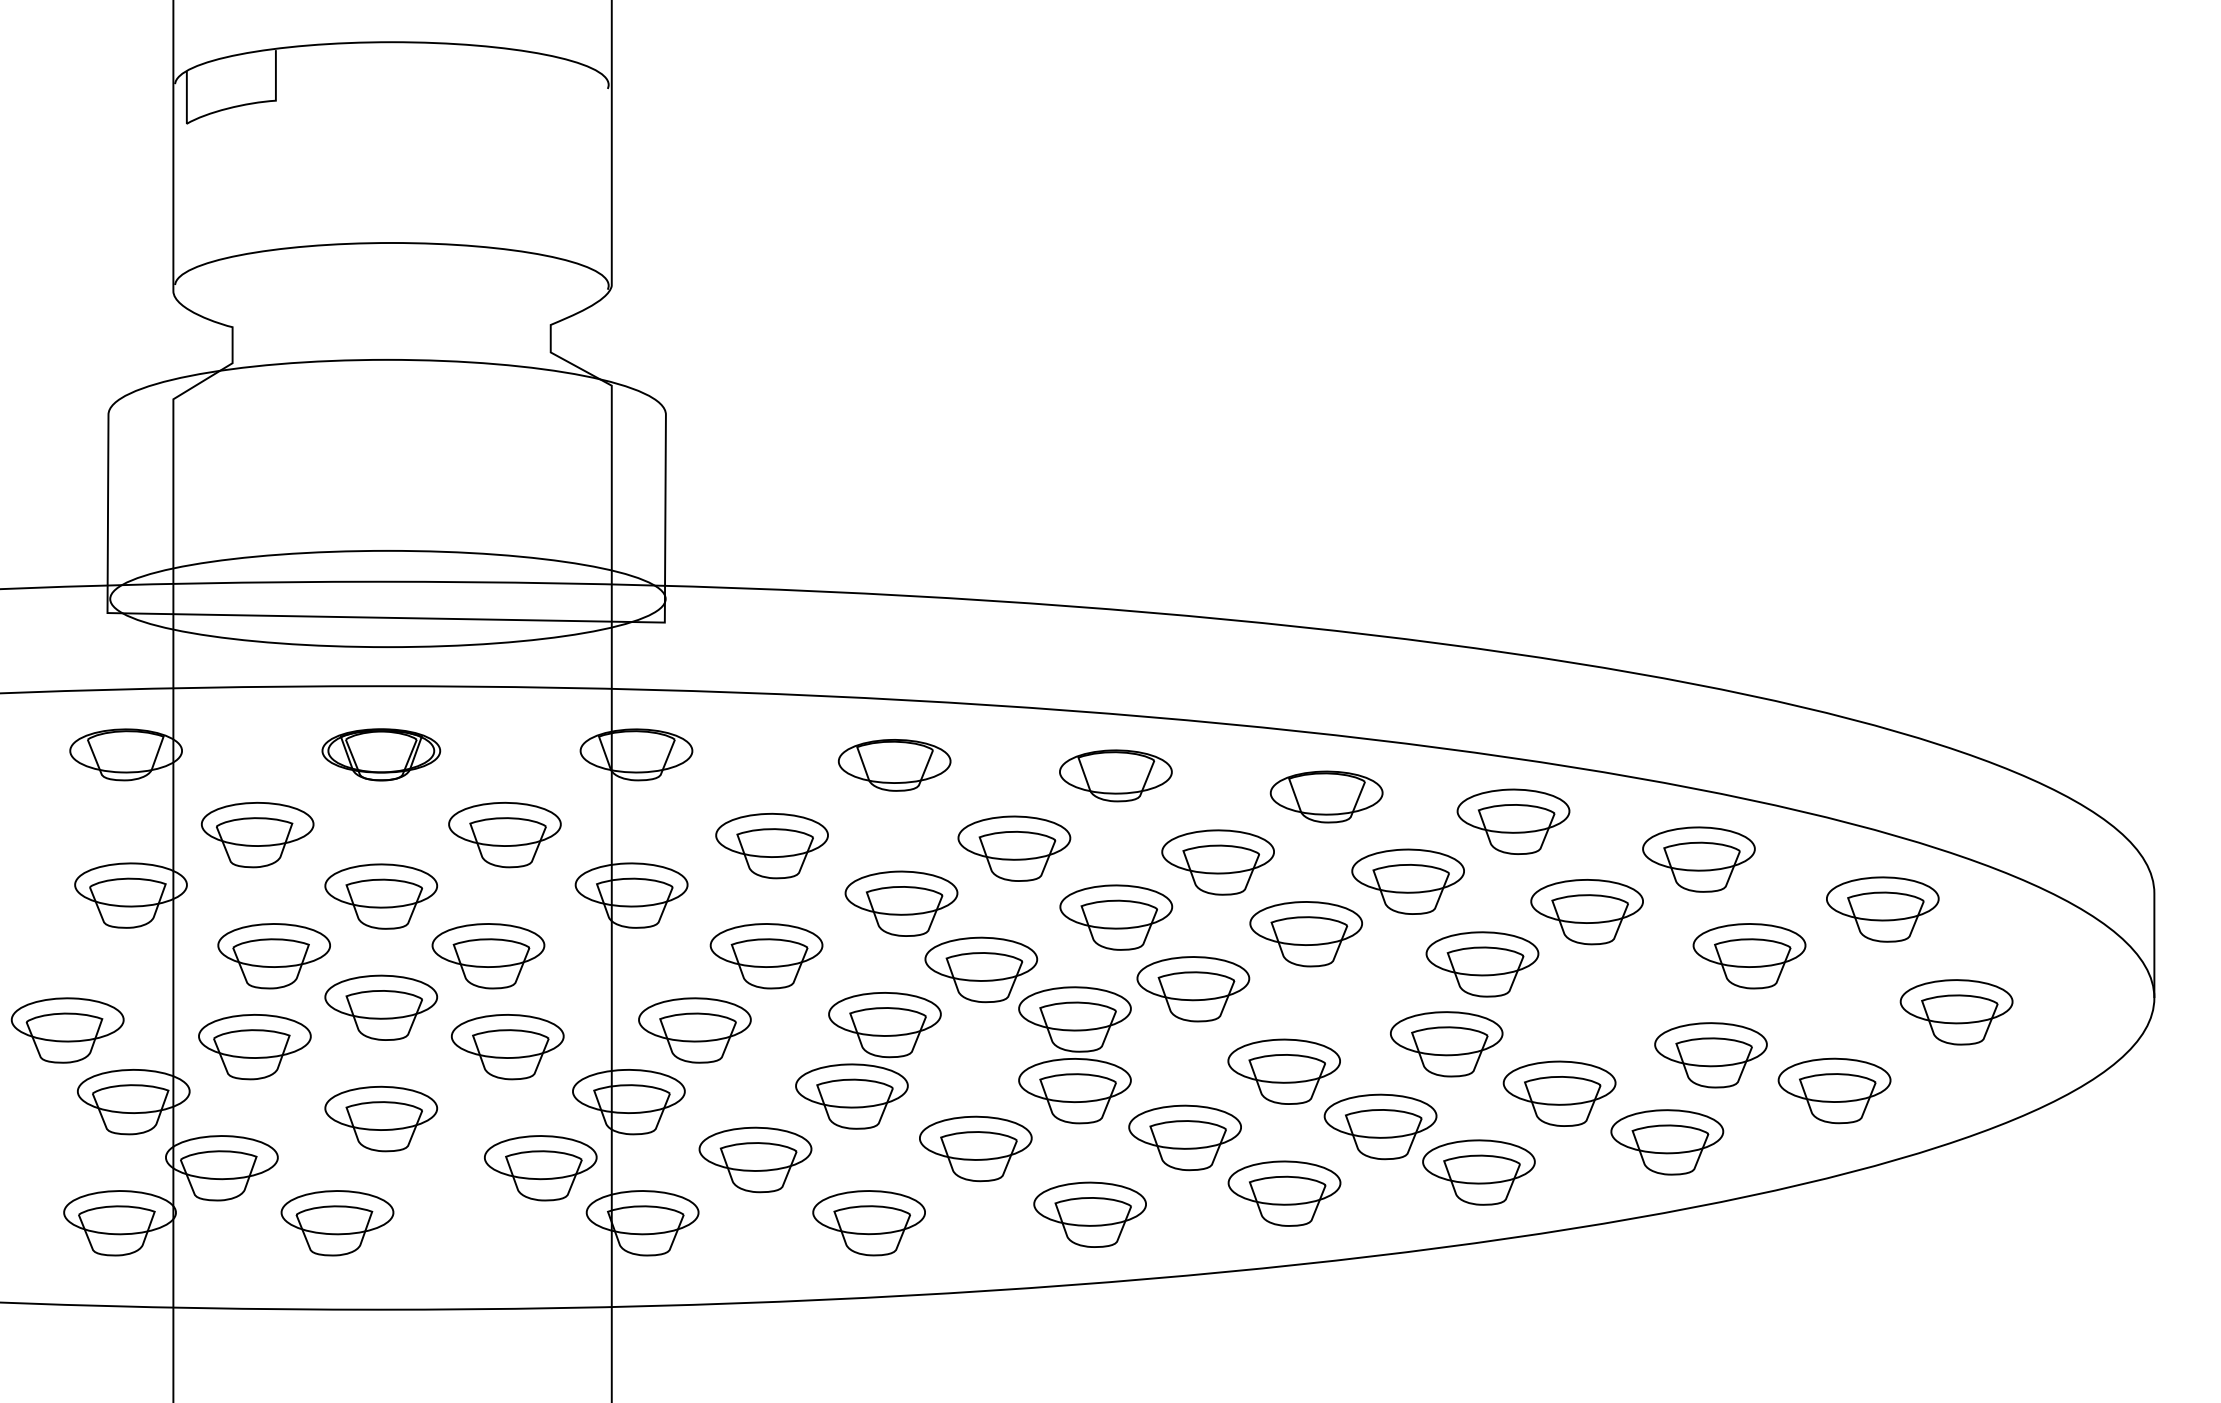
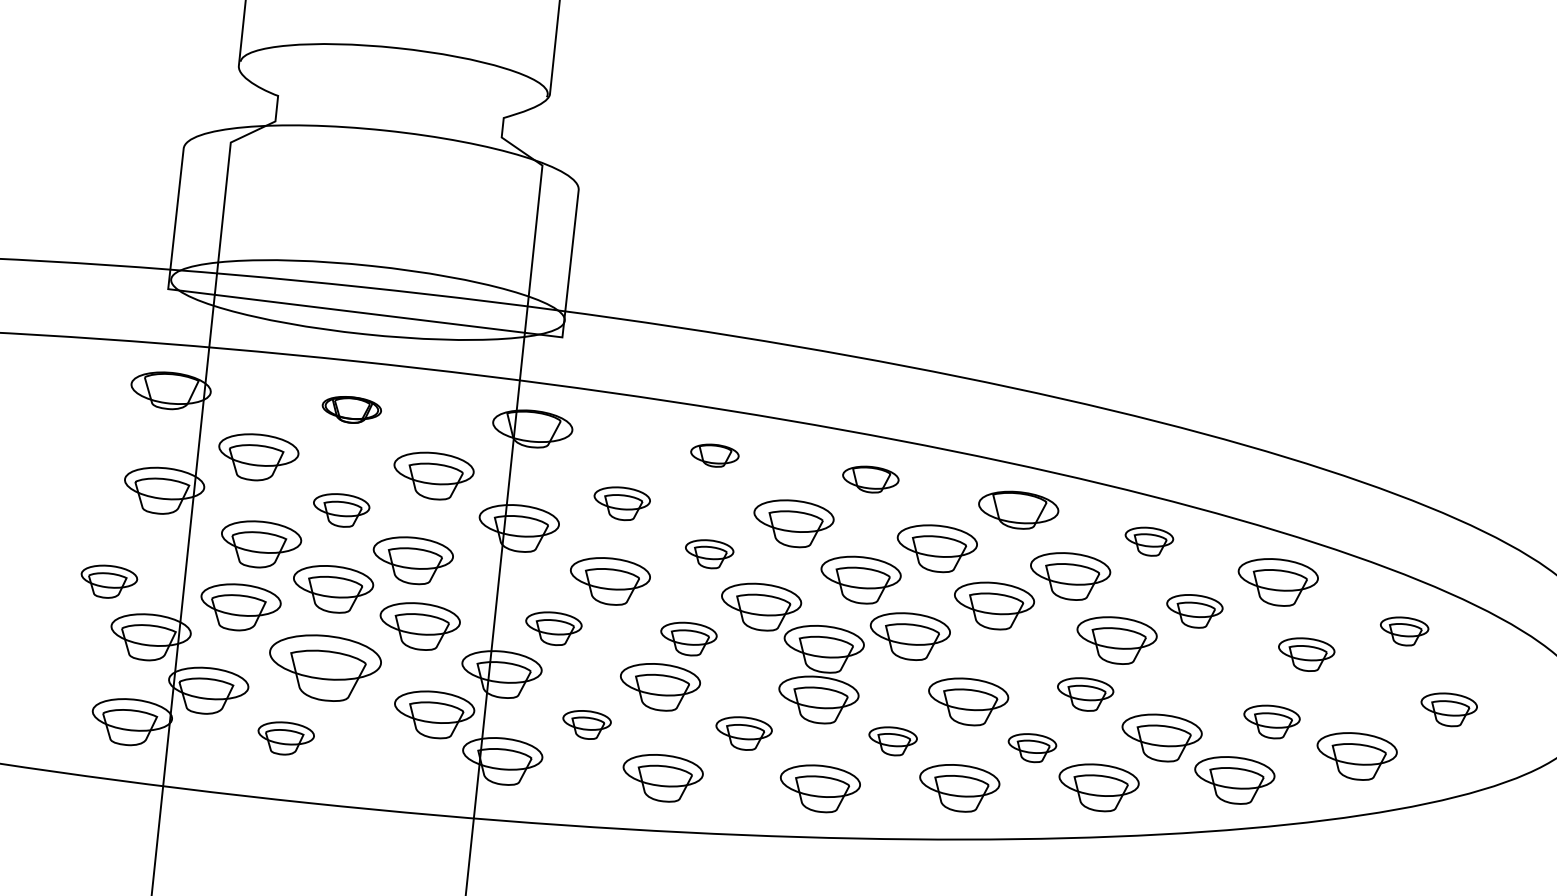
part: (381, 754) -> (351, 409), size x0.7
part: (894, 765) -> (714, 455), size x0.6
part: (1115, 775) -> (870, 479), size x0.7
part: (1513, 821) -> (1148, 541), size x0.6
part: (771, 845) -> (621, 503), size x0.7
part: (381, 896) -> (341, 510), size x0.7
part: (901, 903) -> (709, 554), size x0.6
part: (1882, 909) -> (1403, 631), size x0.6
part: (1586, 912) -> (1193, 611), size x0.7
part: (1749, 956) -> (1306, 654), size x0.7
part: (1956, 1012) -> (1448, 709), size x0.7
part: (884, 1025) -> (688, 639), size x0.7
part: (67, 1030) -> (108, 581), size x0.7
part: (694, 1030) -> (553, 628), size x0.7
part: (1446, 1044) -> (1084, 694), size x0.7
part: (1710, 1055) -> (1271, 722), size x0.7
part: (381, 1118) -> (324, 667), size x1.4
part: (1380, 1126) -> (1032, 747), size x0.6
part: (1184, 1137) -> (892, 740), size x0.6
part: (975, 1148) -> (743, 733), size x0.7
part: (755, 1159) -> (586, 724), size x0.6
part: (337, 1223) -> (285, 738), size x0.7

